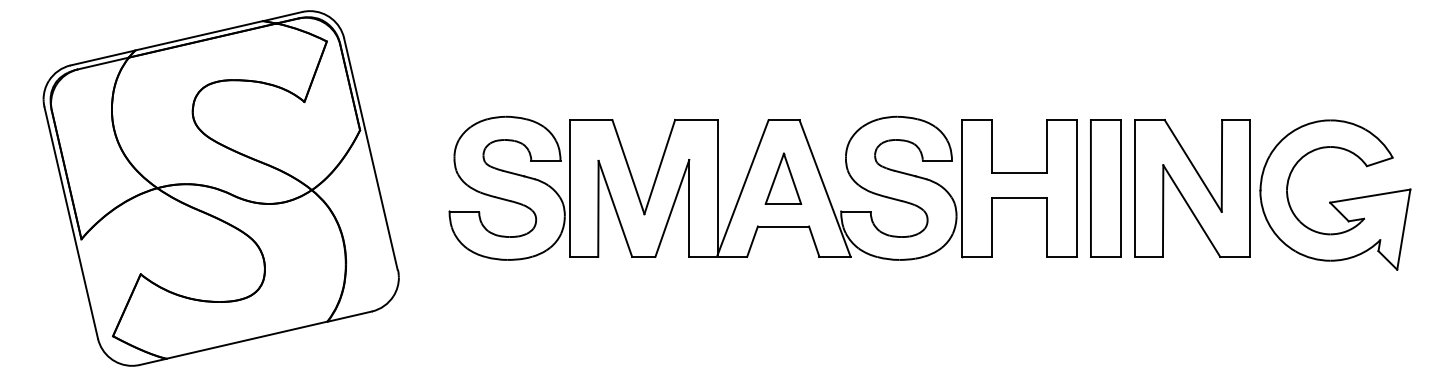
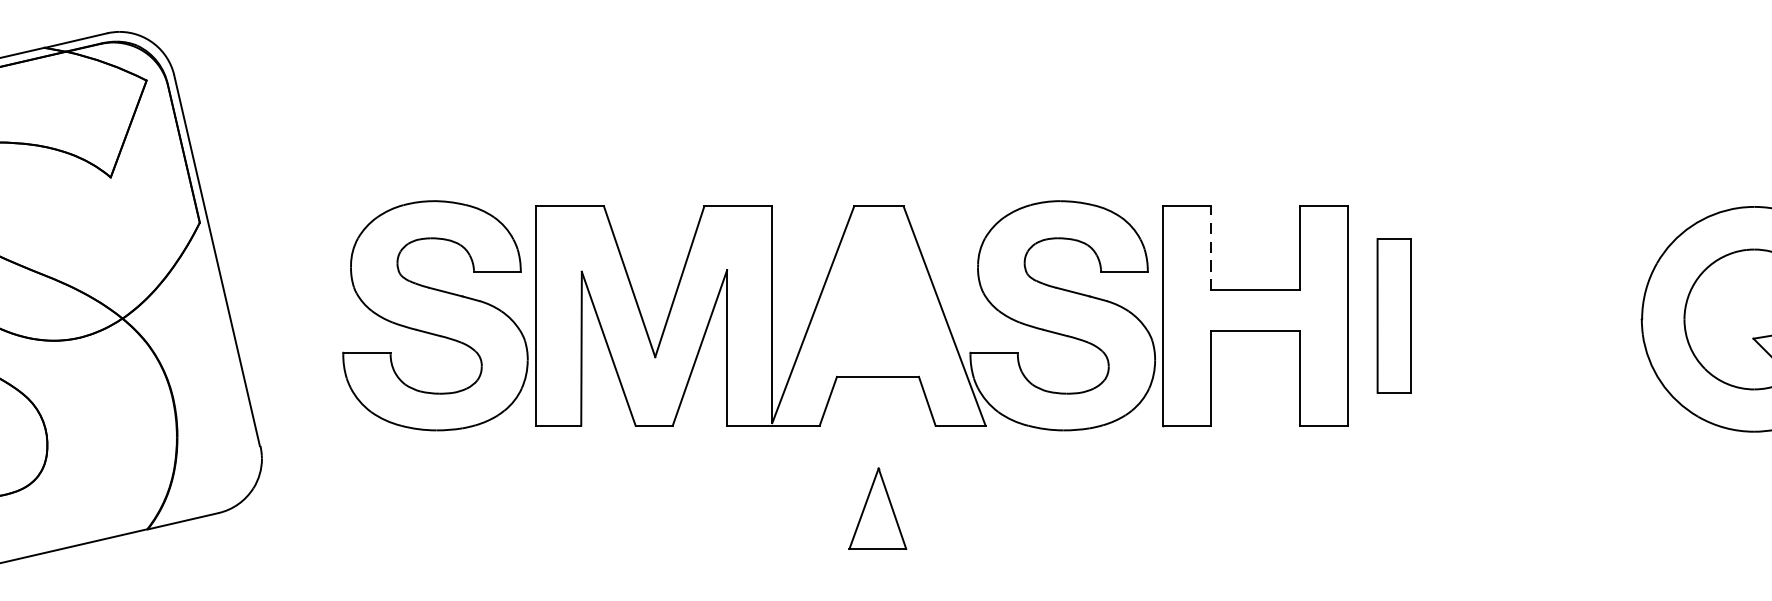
line: (991, 145) -> (1211, 247), solid -> dashed
part: (783, 178) -> (877, 508), moved
part: (1105, 188) -> (1393, 315), size x0.7
part: (1192, 188) -> (1533, 315), removed

